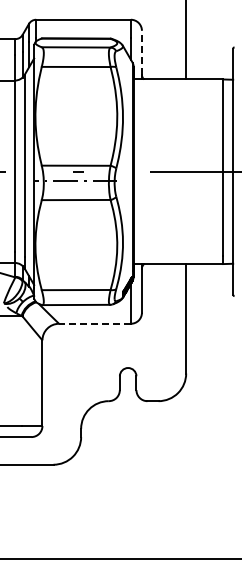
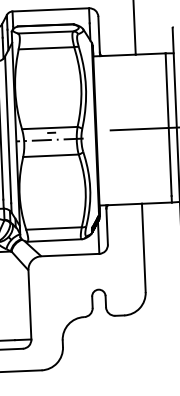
line: (141, 52) -> (98, 34), dashed -> solid
line: (94, 323) -> (69, 254), dashed -> solid

